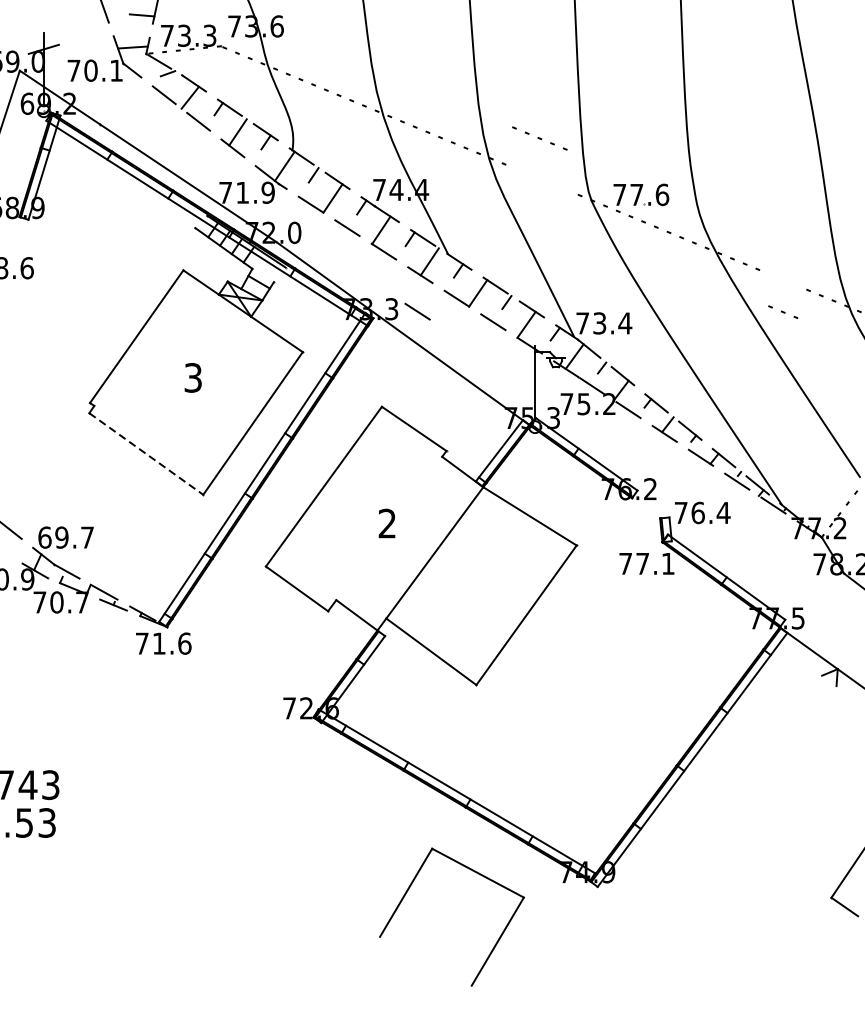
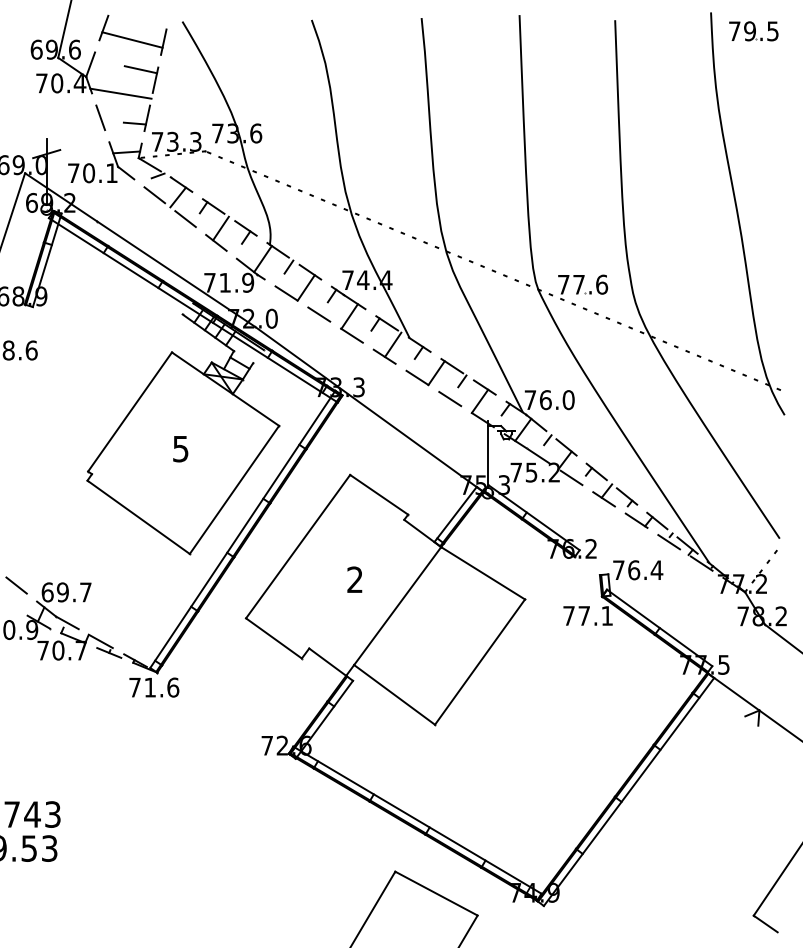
part: (539, 138) -> (493, 271), moved
line: (417, 311) -> (382, 389), removed
part: (782, 311) -> (709, 360), moved
text: (611, 323) -> (556, 400), 73.4 -> 76.0
text: (192, 377) -> (180, 448), 3 -> 5
line: (146, 454) -> (138, 517), dashed -> solid

